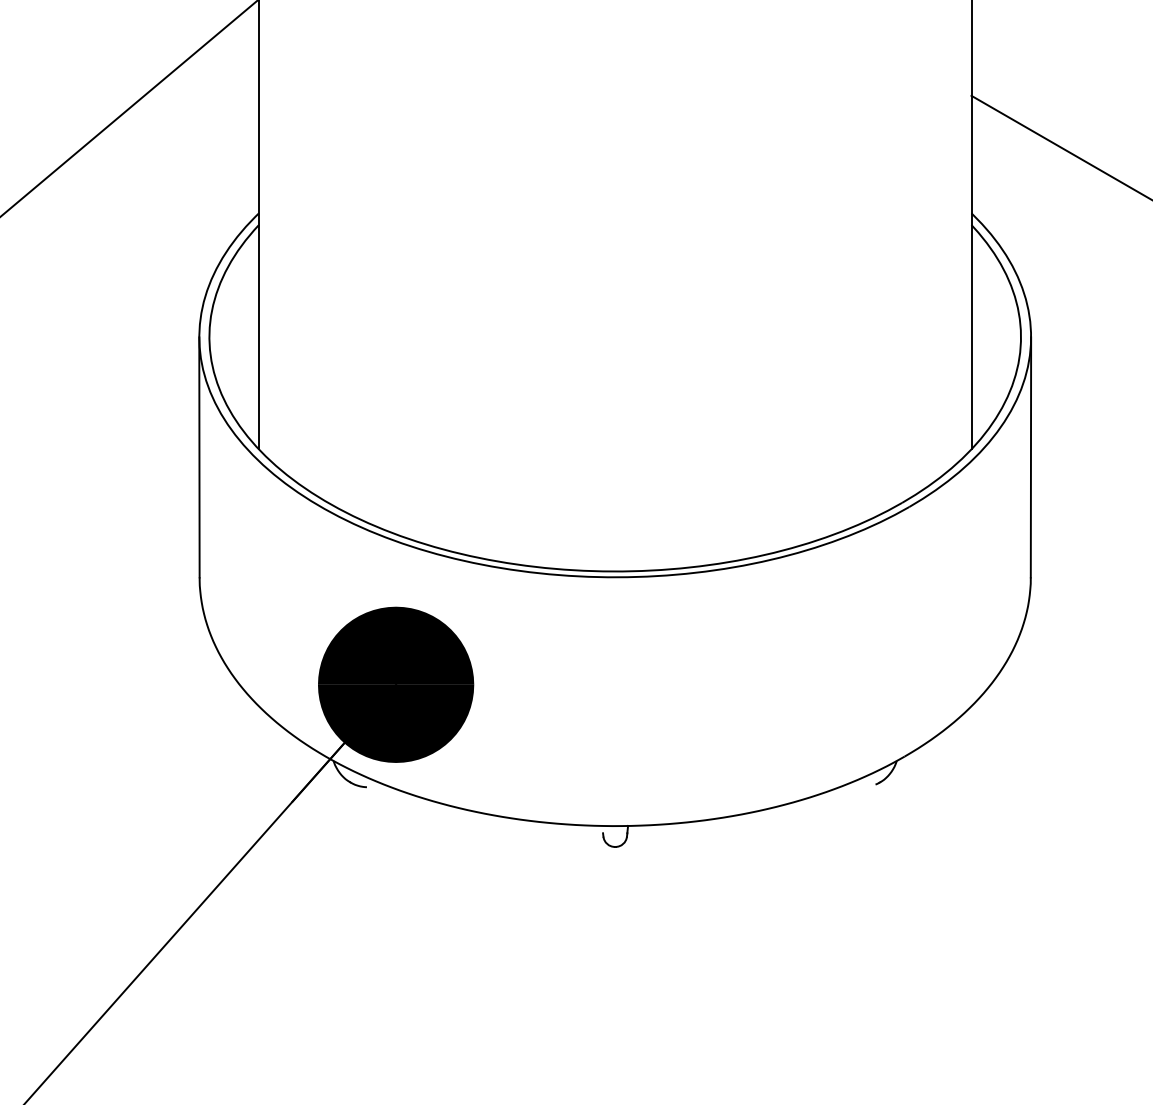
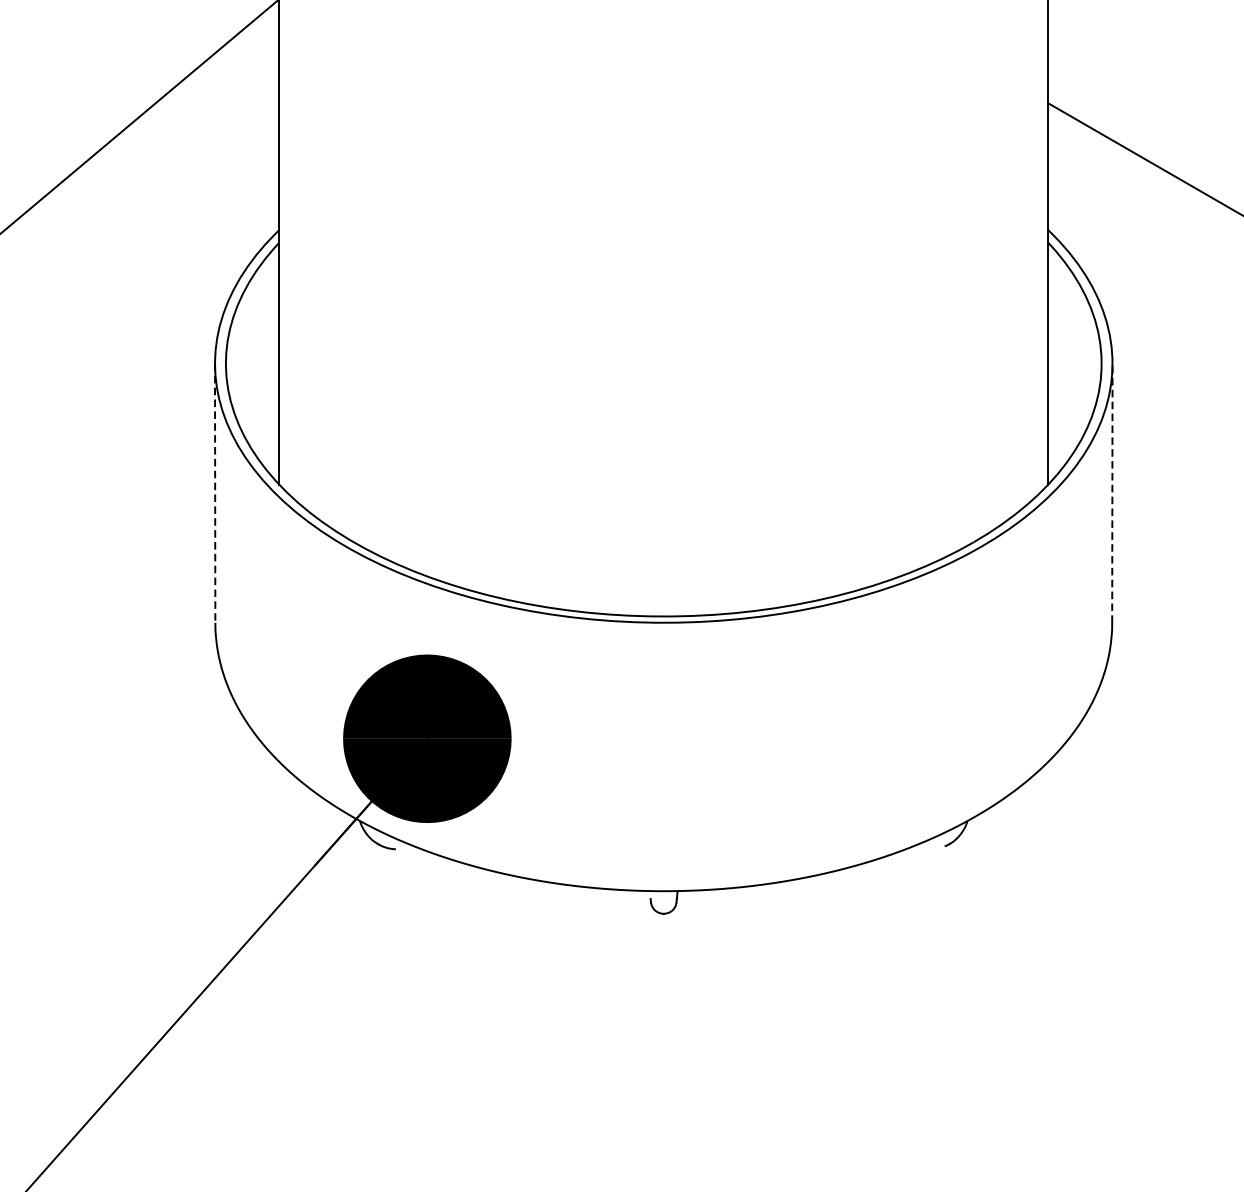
line: (1030, 456) -> (1111, 492), solid -> dashed
line: (199, 457) -> (215, 493), solid -> dashed

